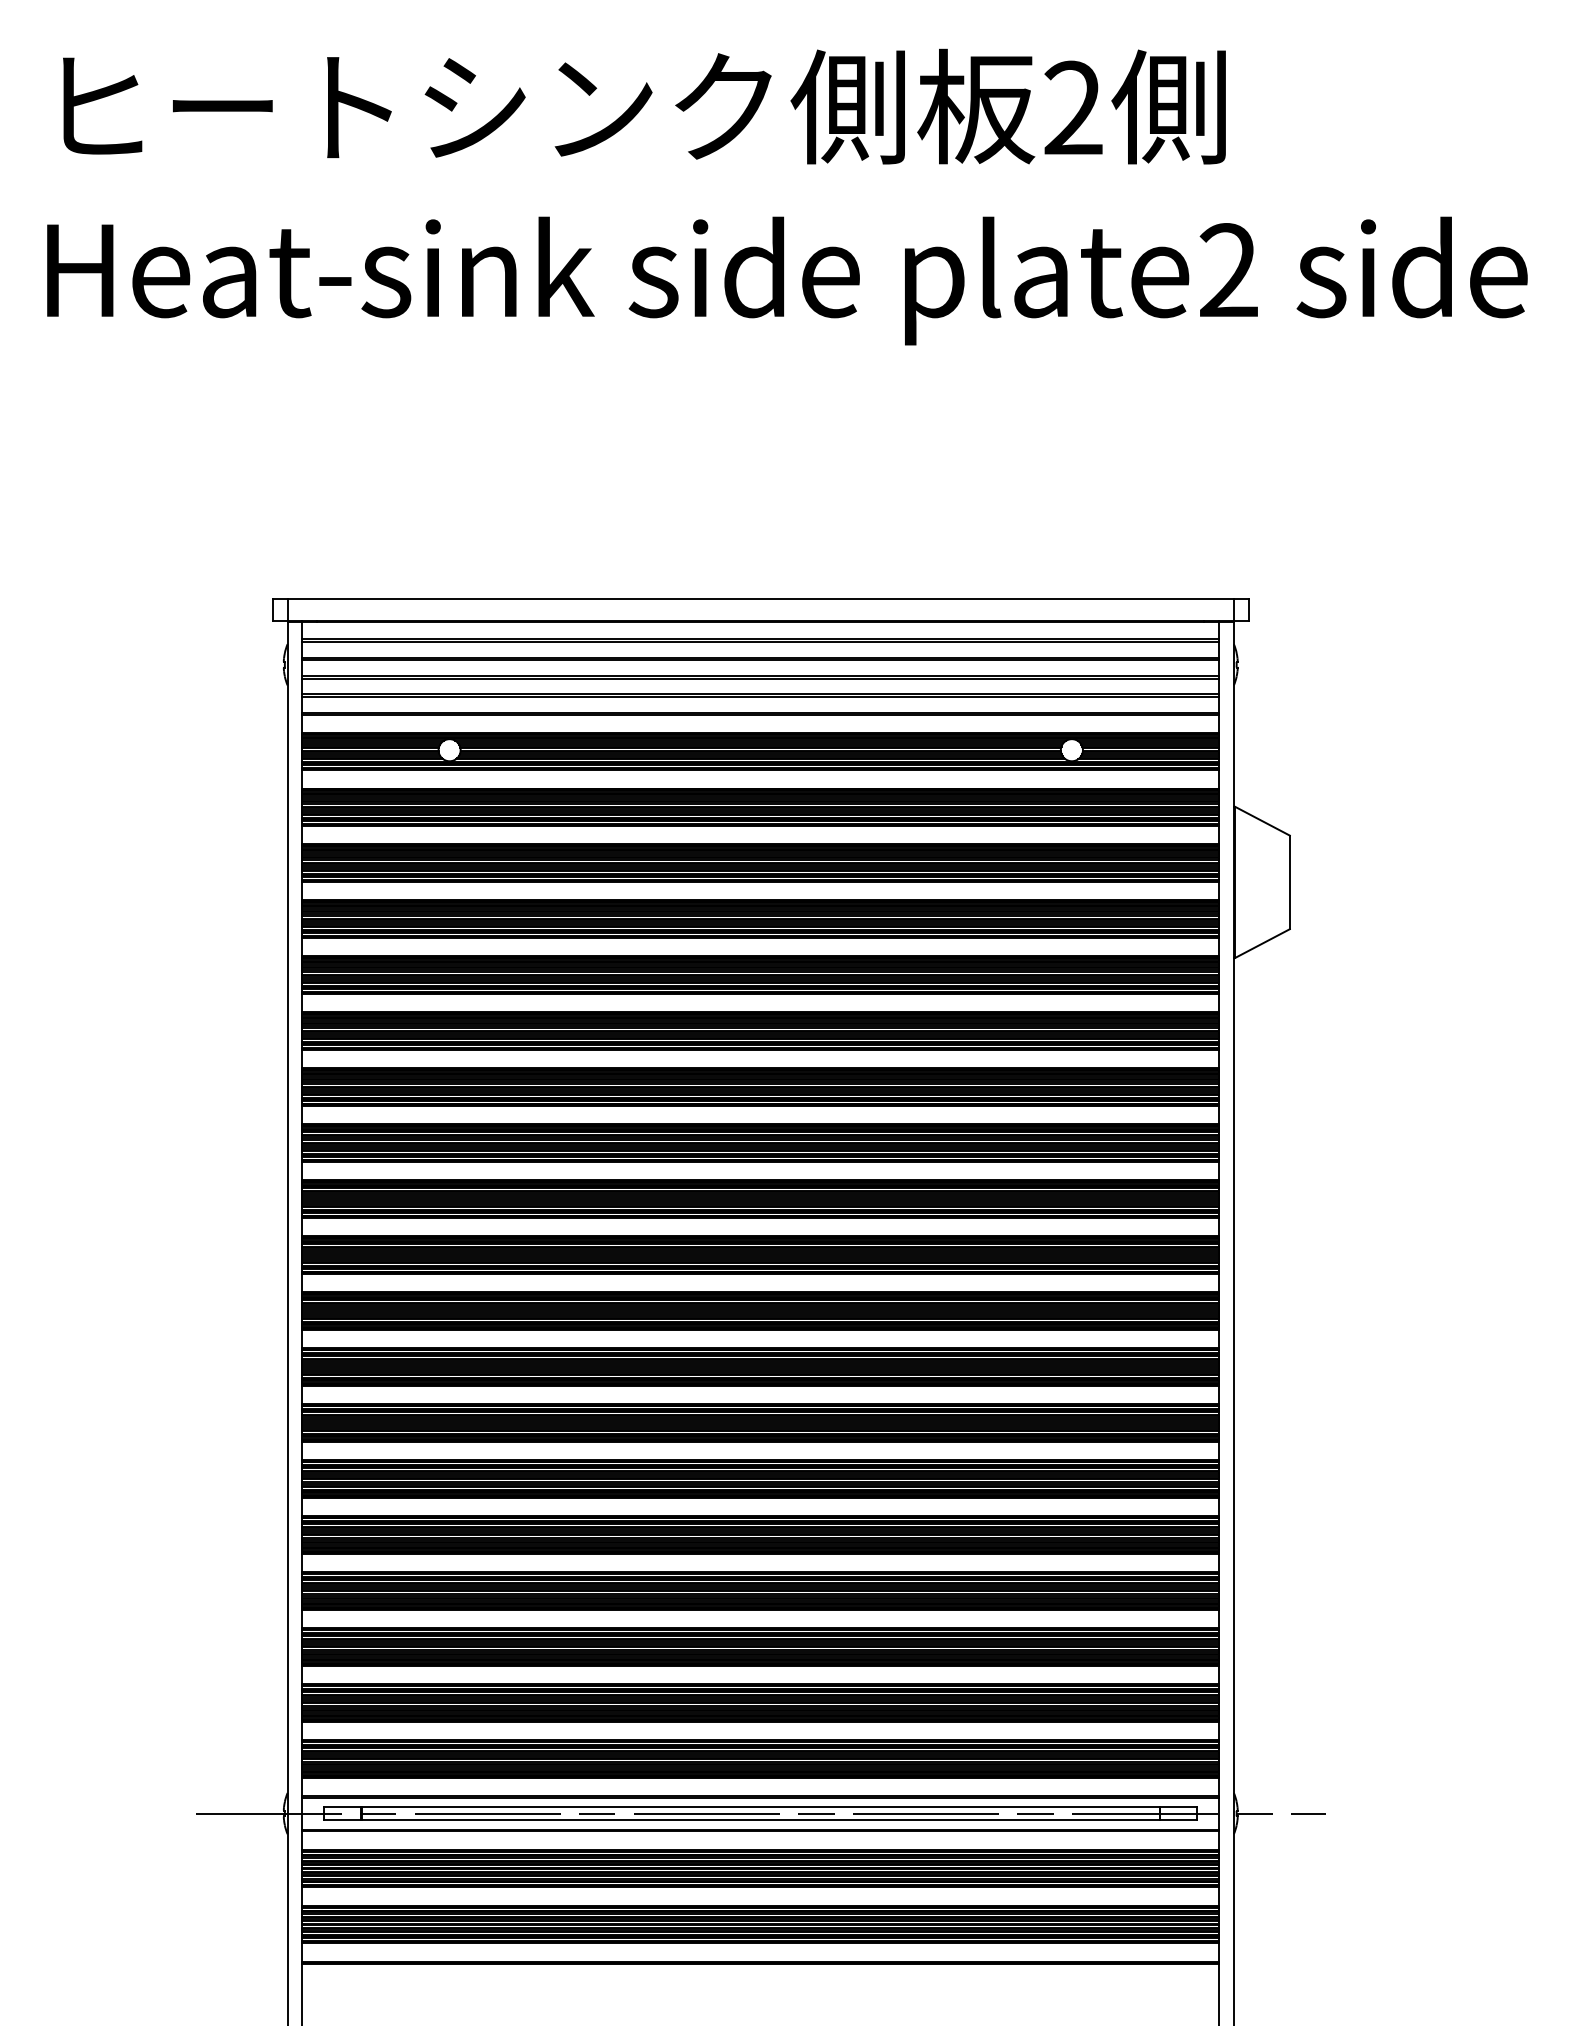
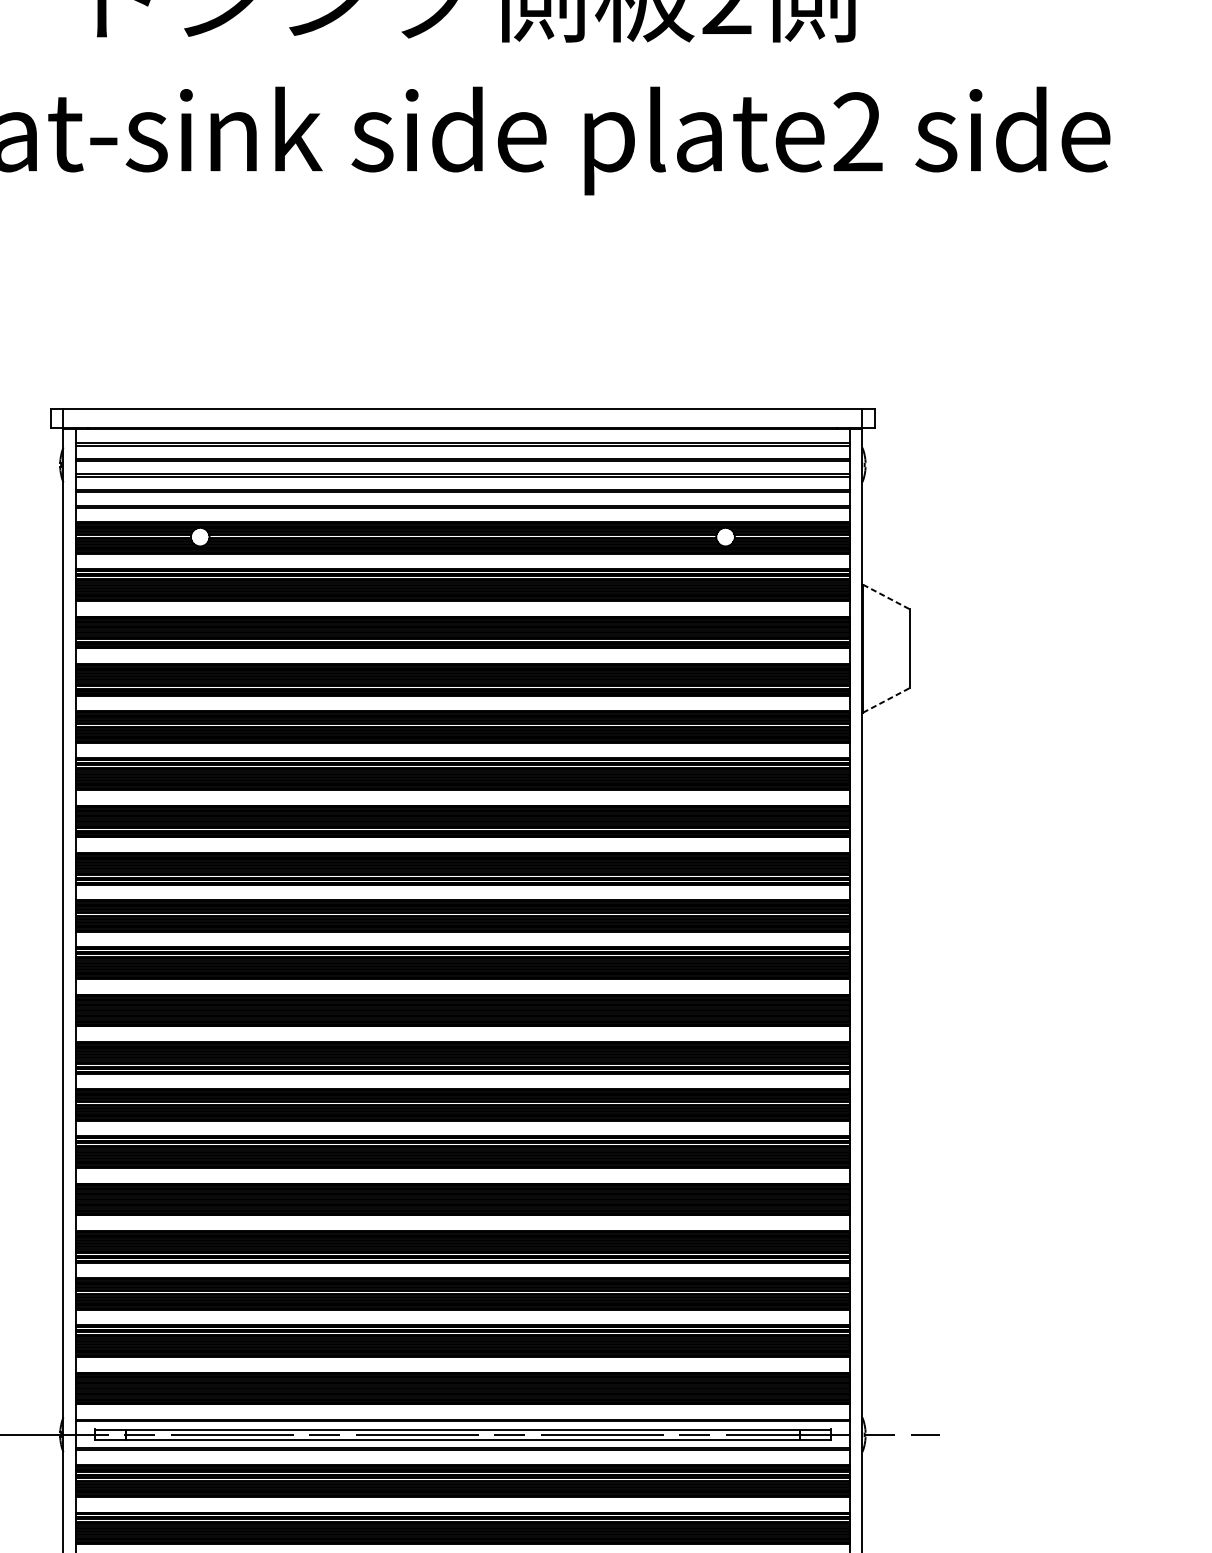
line: (1262, 821) -> (886, 597), solid -> dashed
line: (1262, 943) -> (886, 700), solid -> dashed

